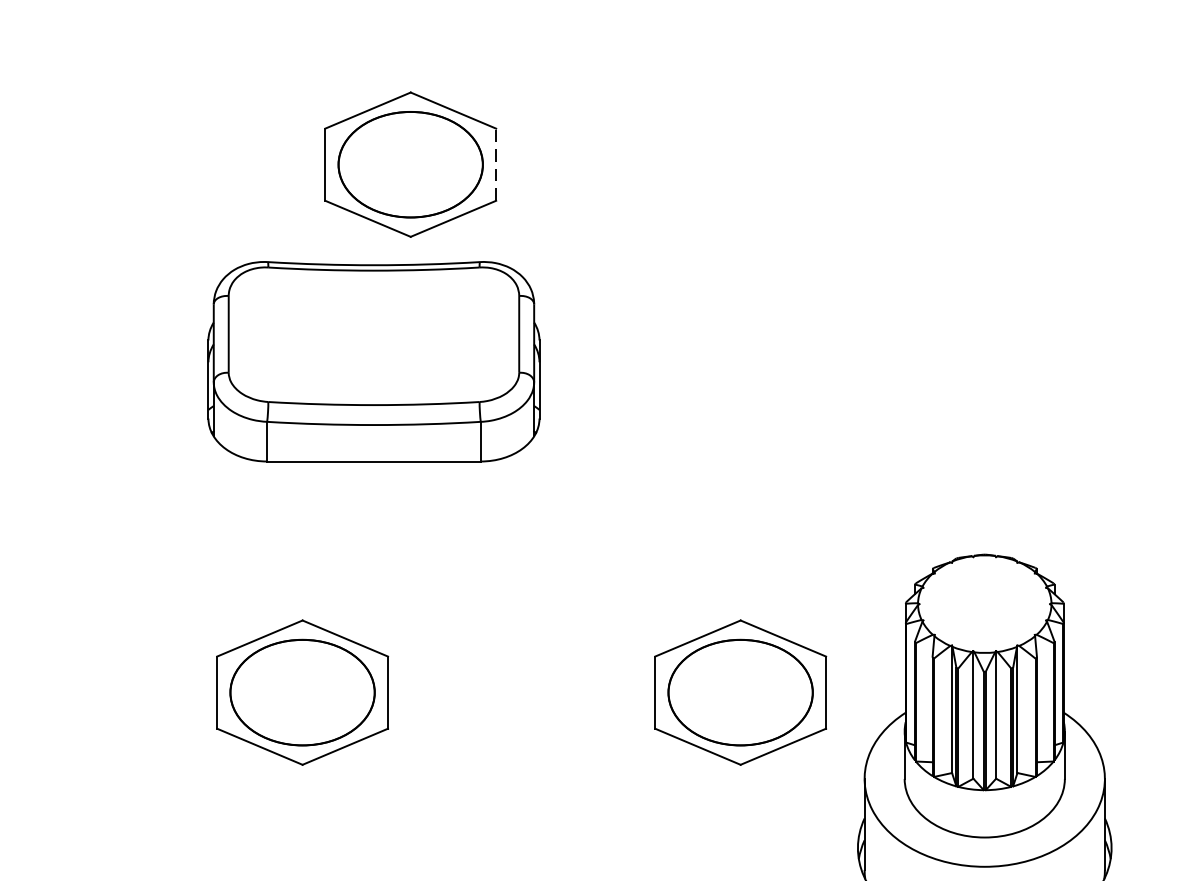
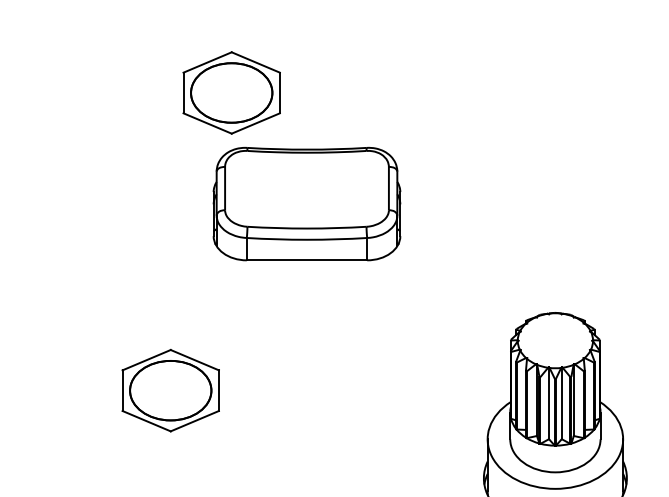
line: (495, 163) -> (279, 92), dashed -> solid
part: (373, 360) -> (306, 203), moved
part: (740, 692) -> (417, 390), removed

